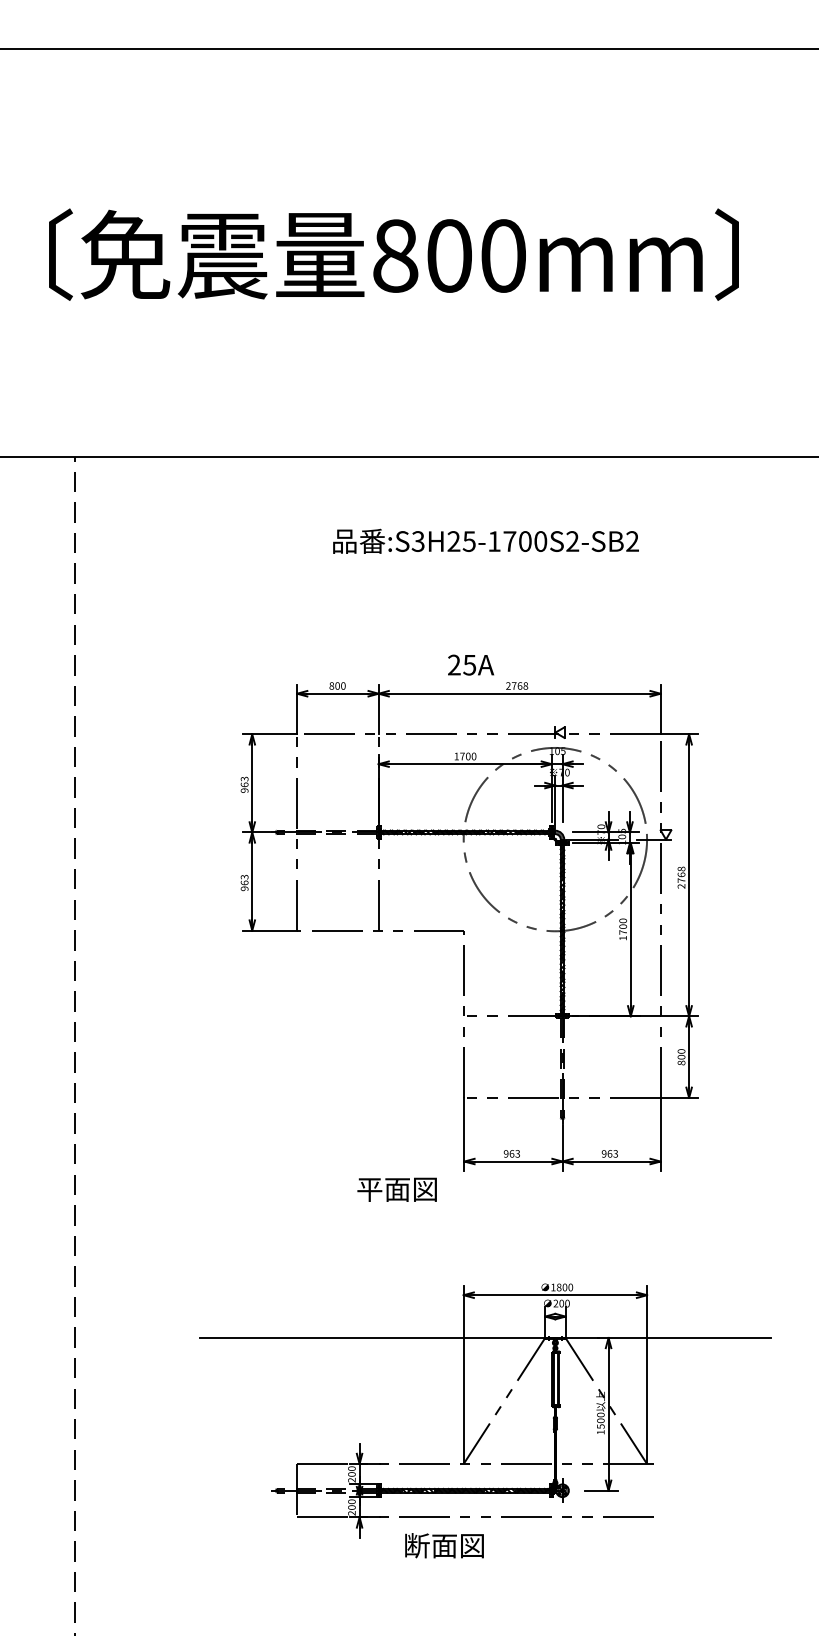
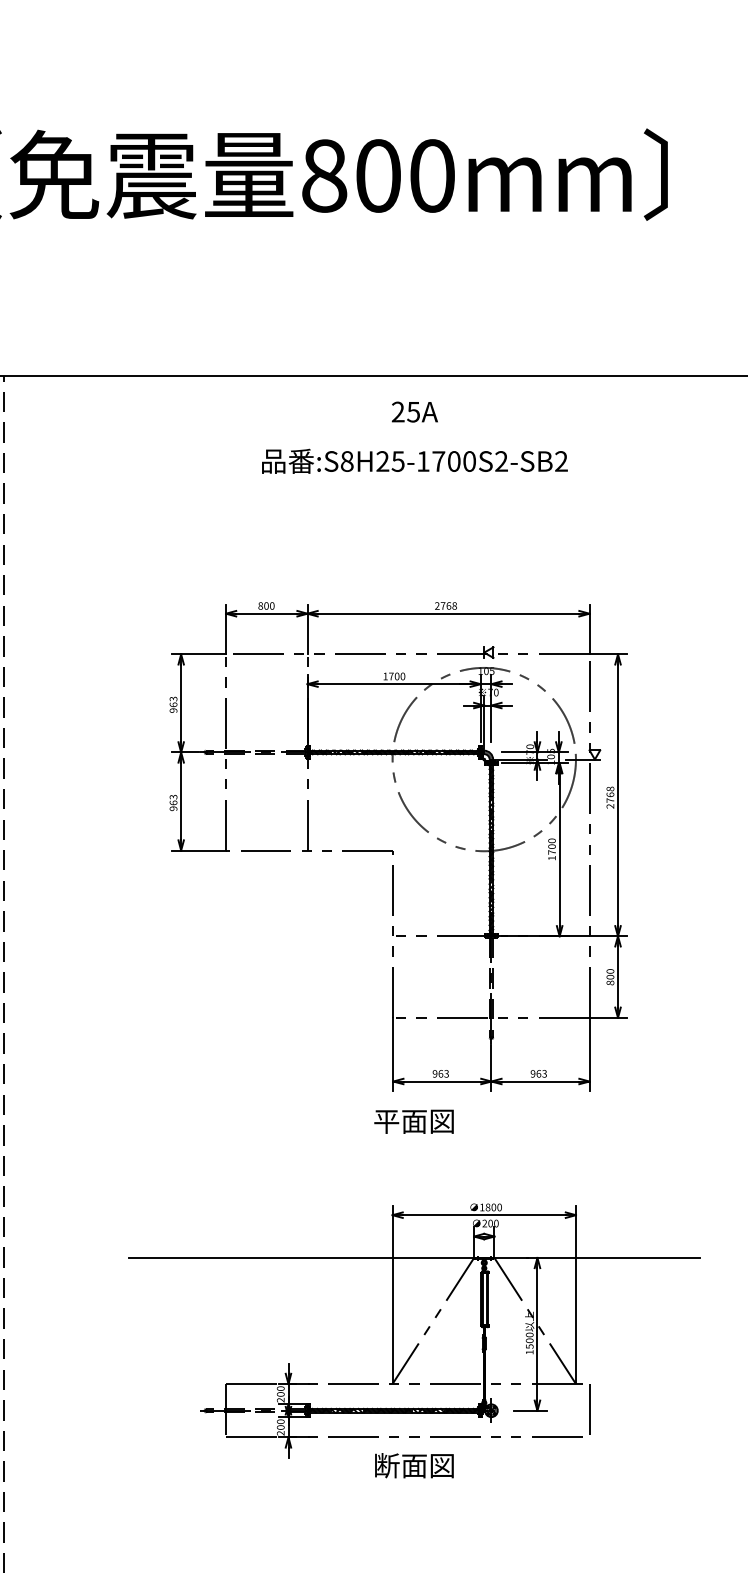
text: (417, 541) -> (346, 461), :S3H25-1700S2-SB2 -> :S8H25-1700S2-SB2
text: (470, 664) -> (414, 411), moved
text: (396, 1189) -> (413, 1121), moved
line: (660, 1490) -> (589, 1410), added
text: (444, 1545) -> (414, 1465), moved

